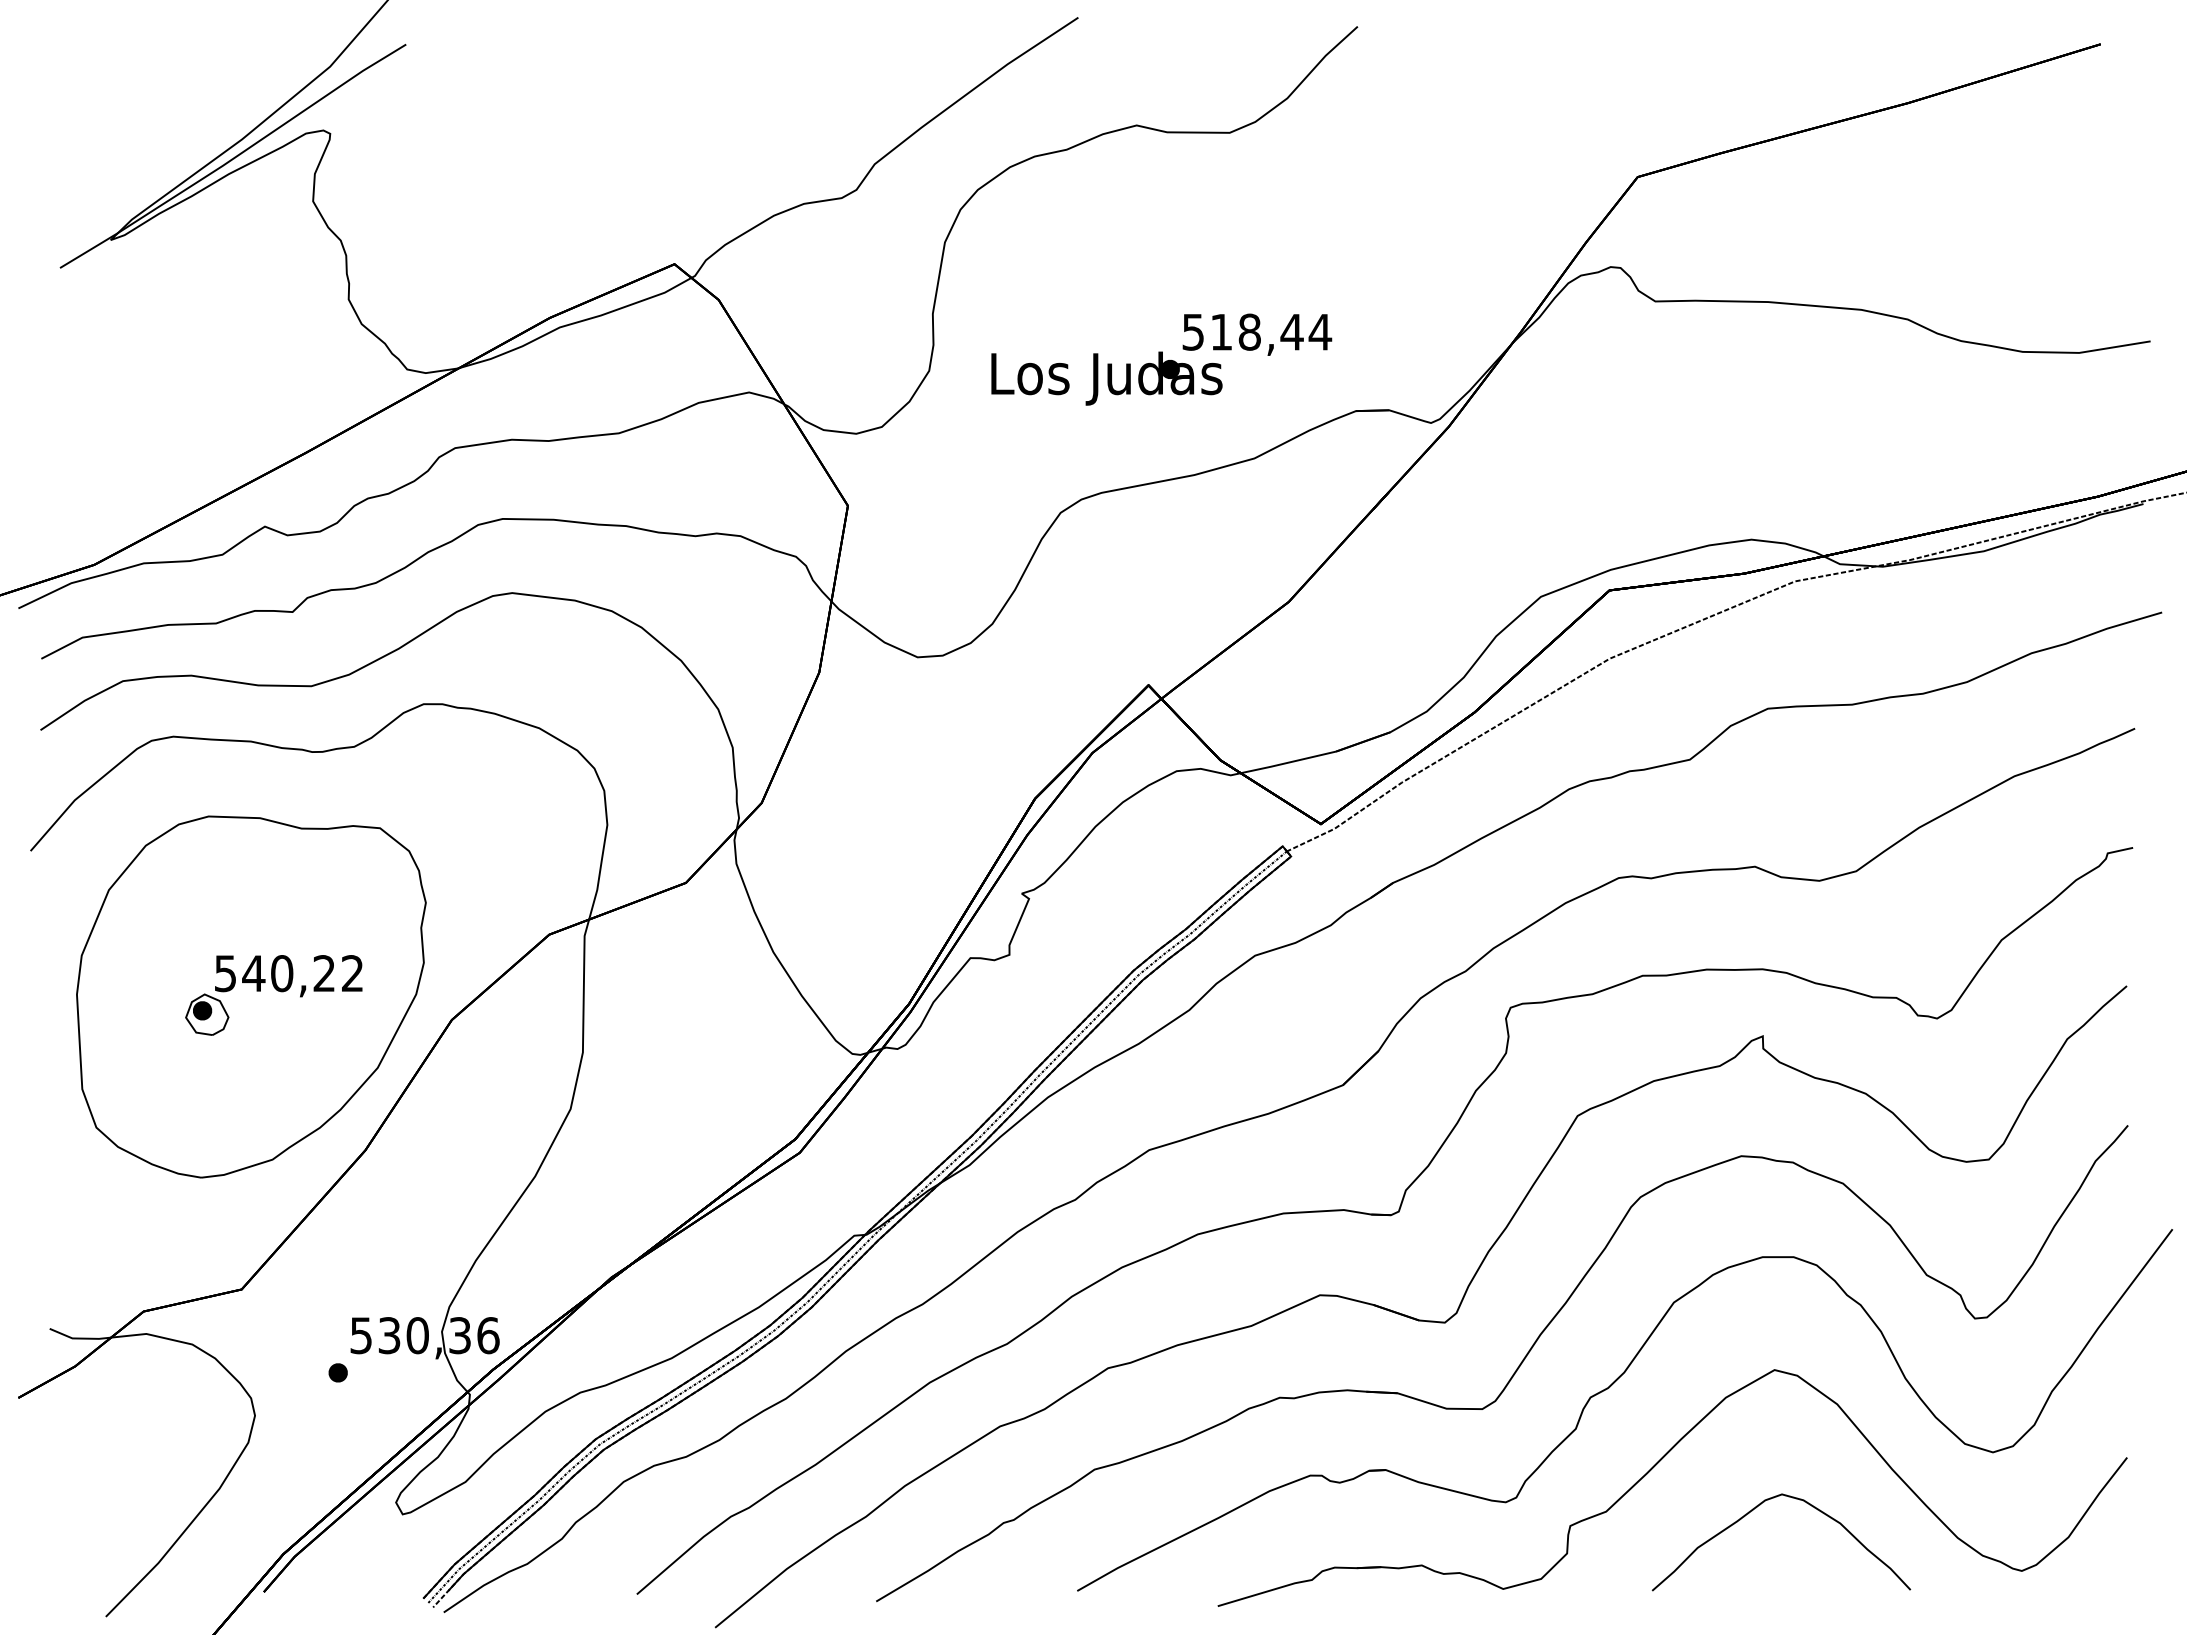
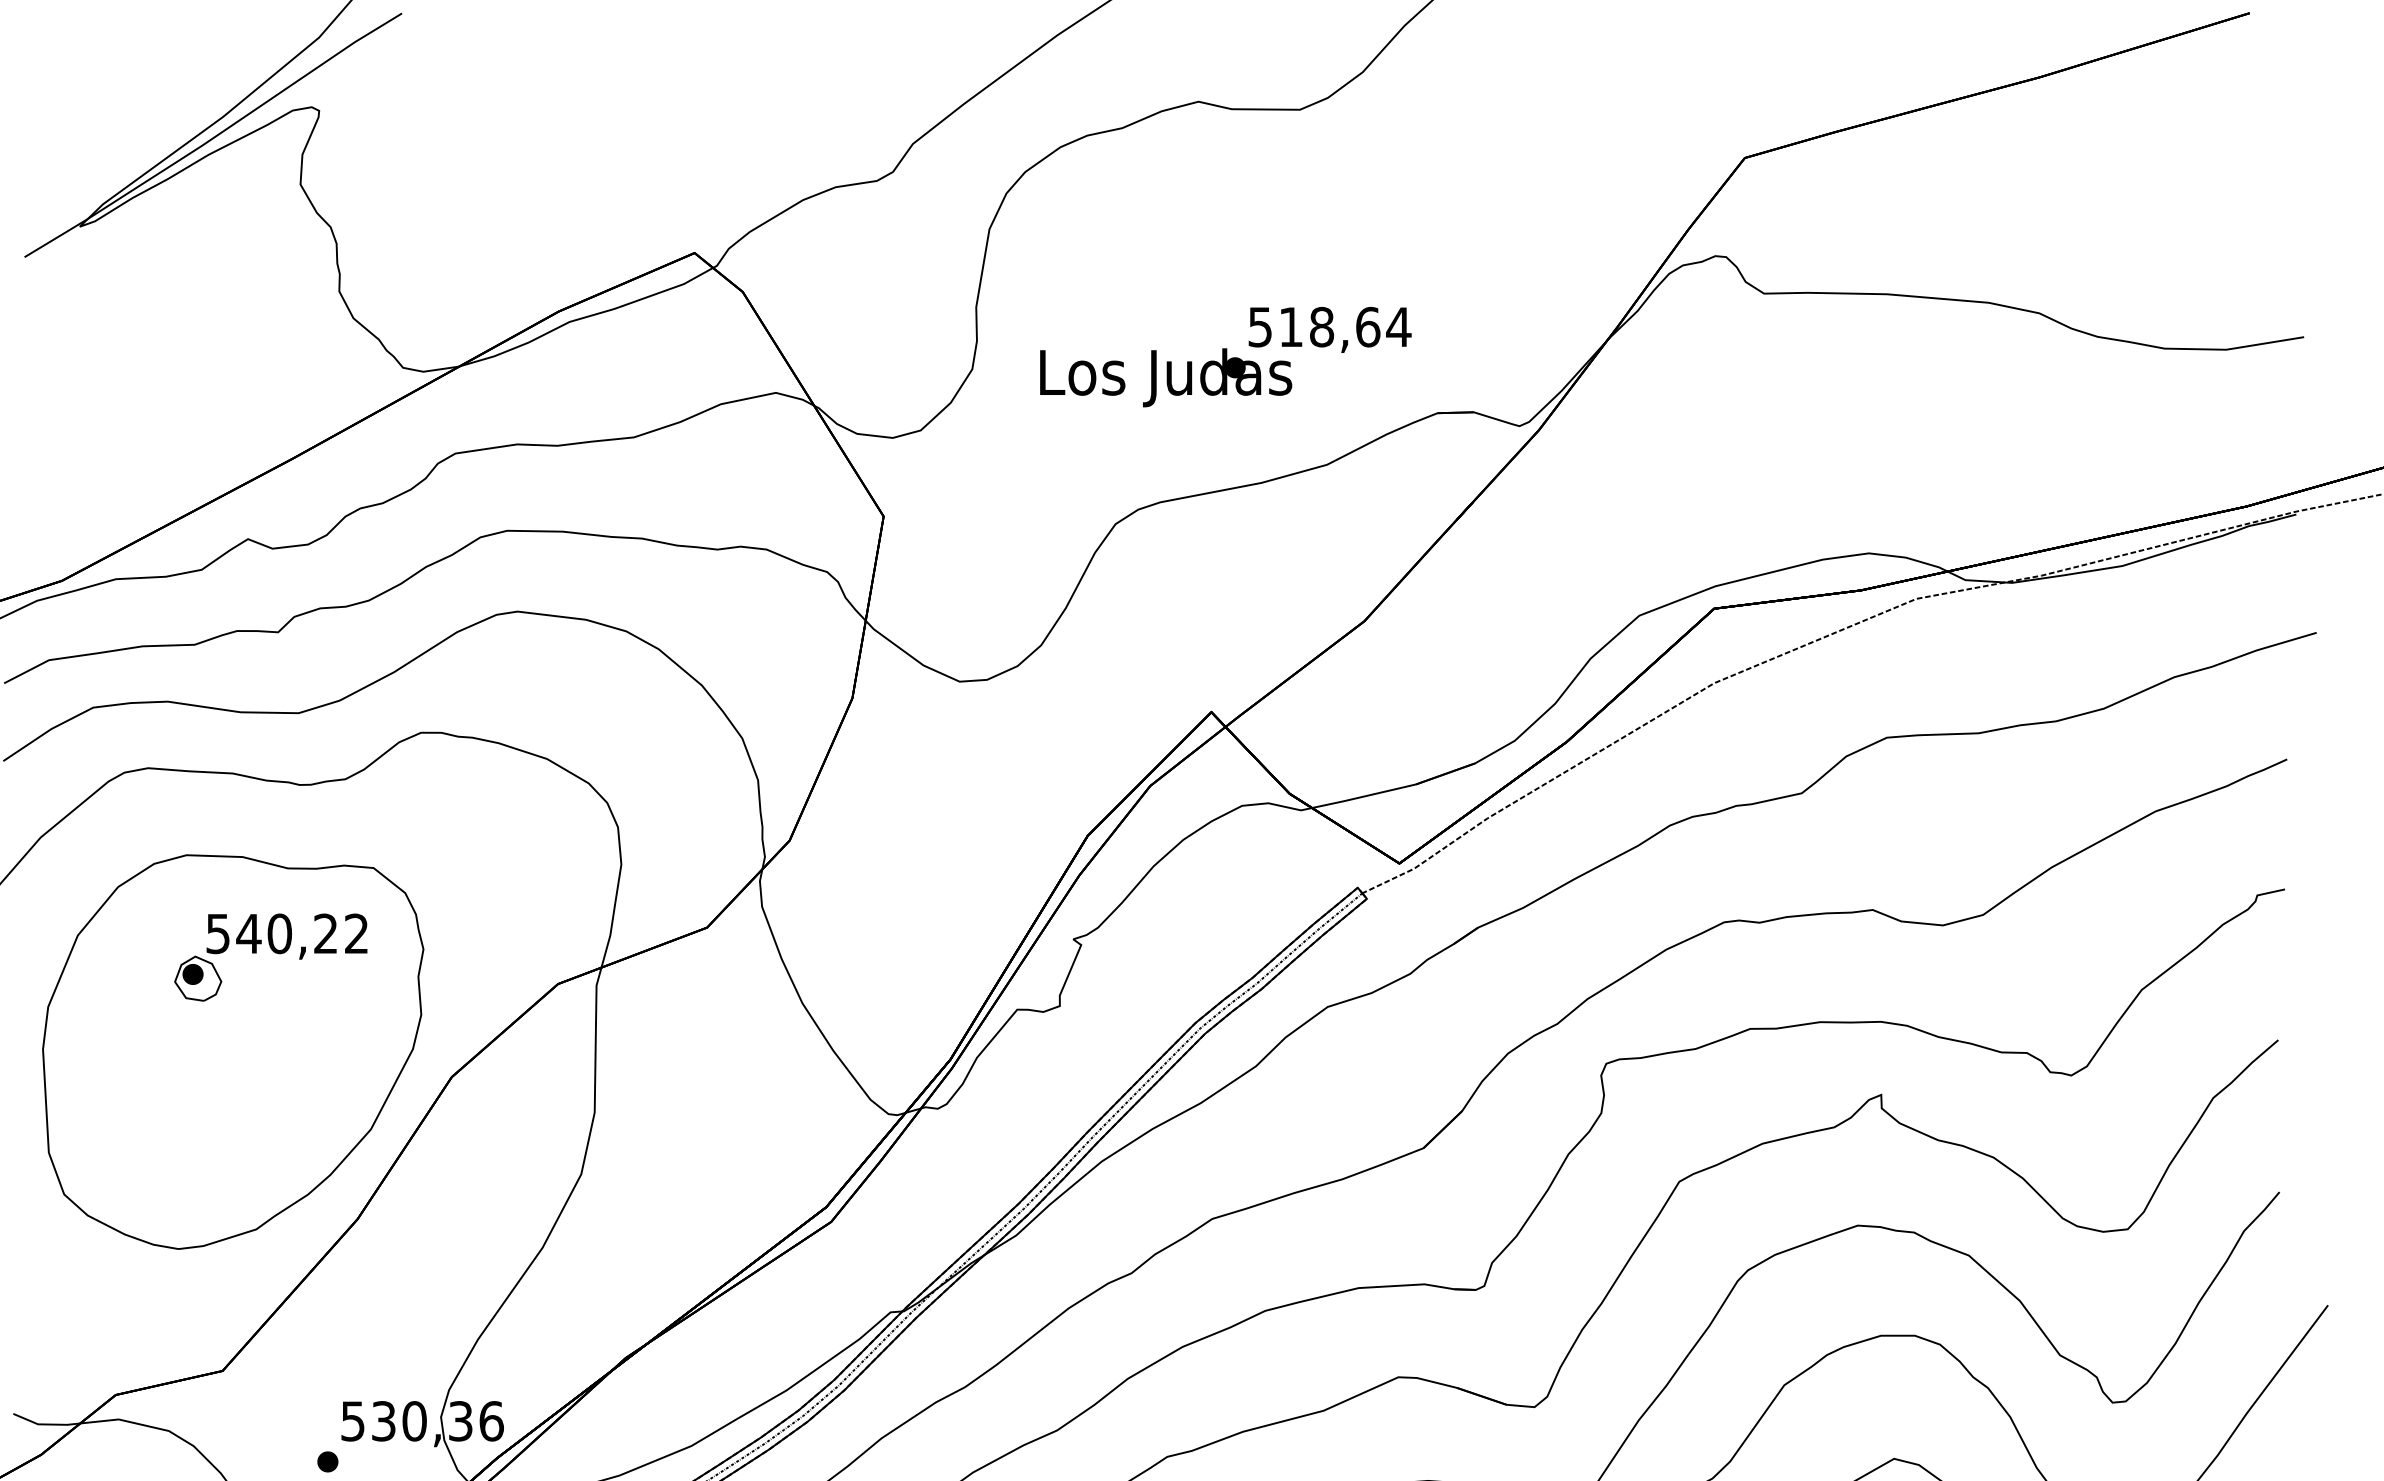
text: (1291, 331) -> (1367, 326), 518,44 -> 518,64
part: (273, 995) -> (270, 957), moved

